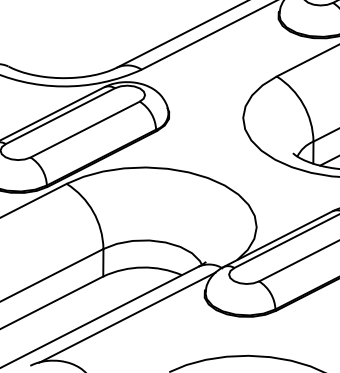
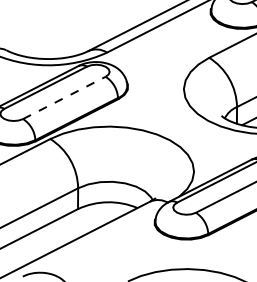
line: (85, 128) -> (64, 97), solid -> dashed
line: (127, 318) -> (96, 240), removed

